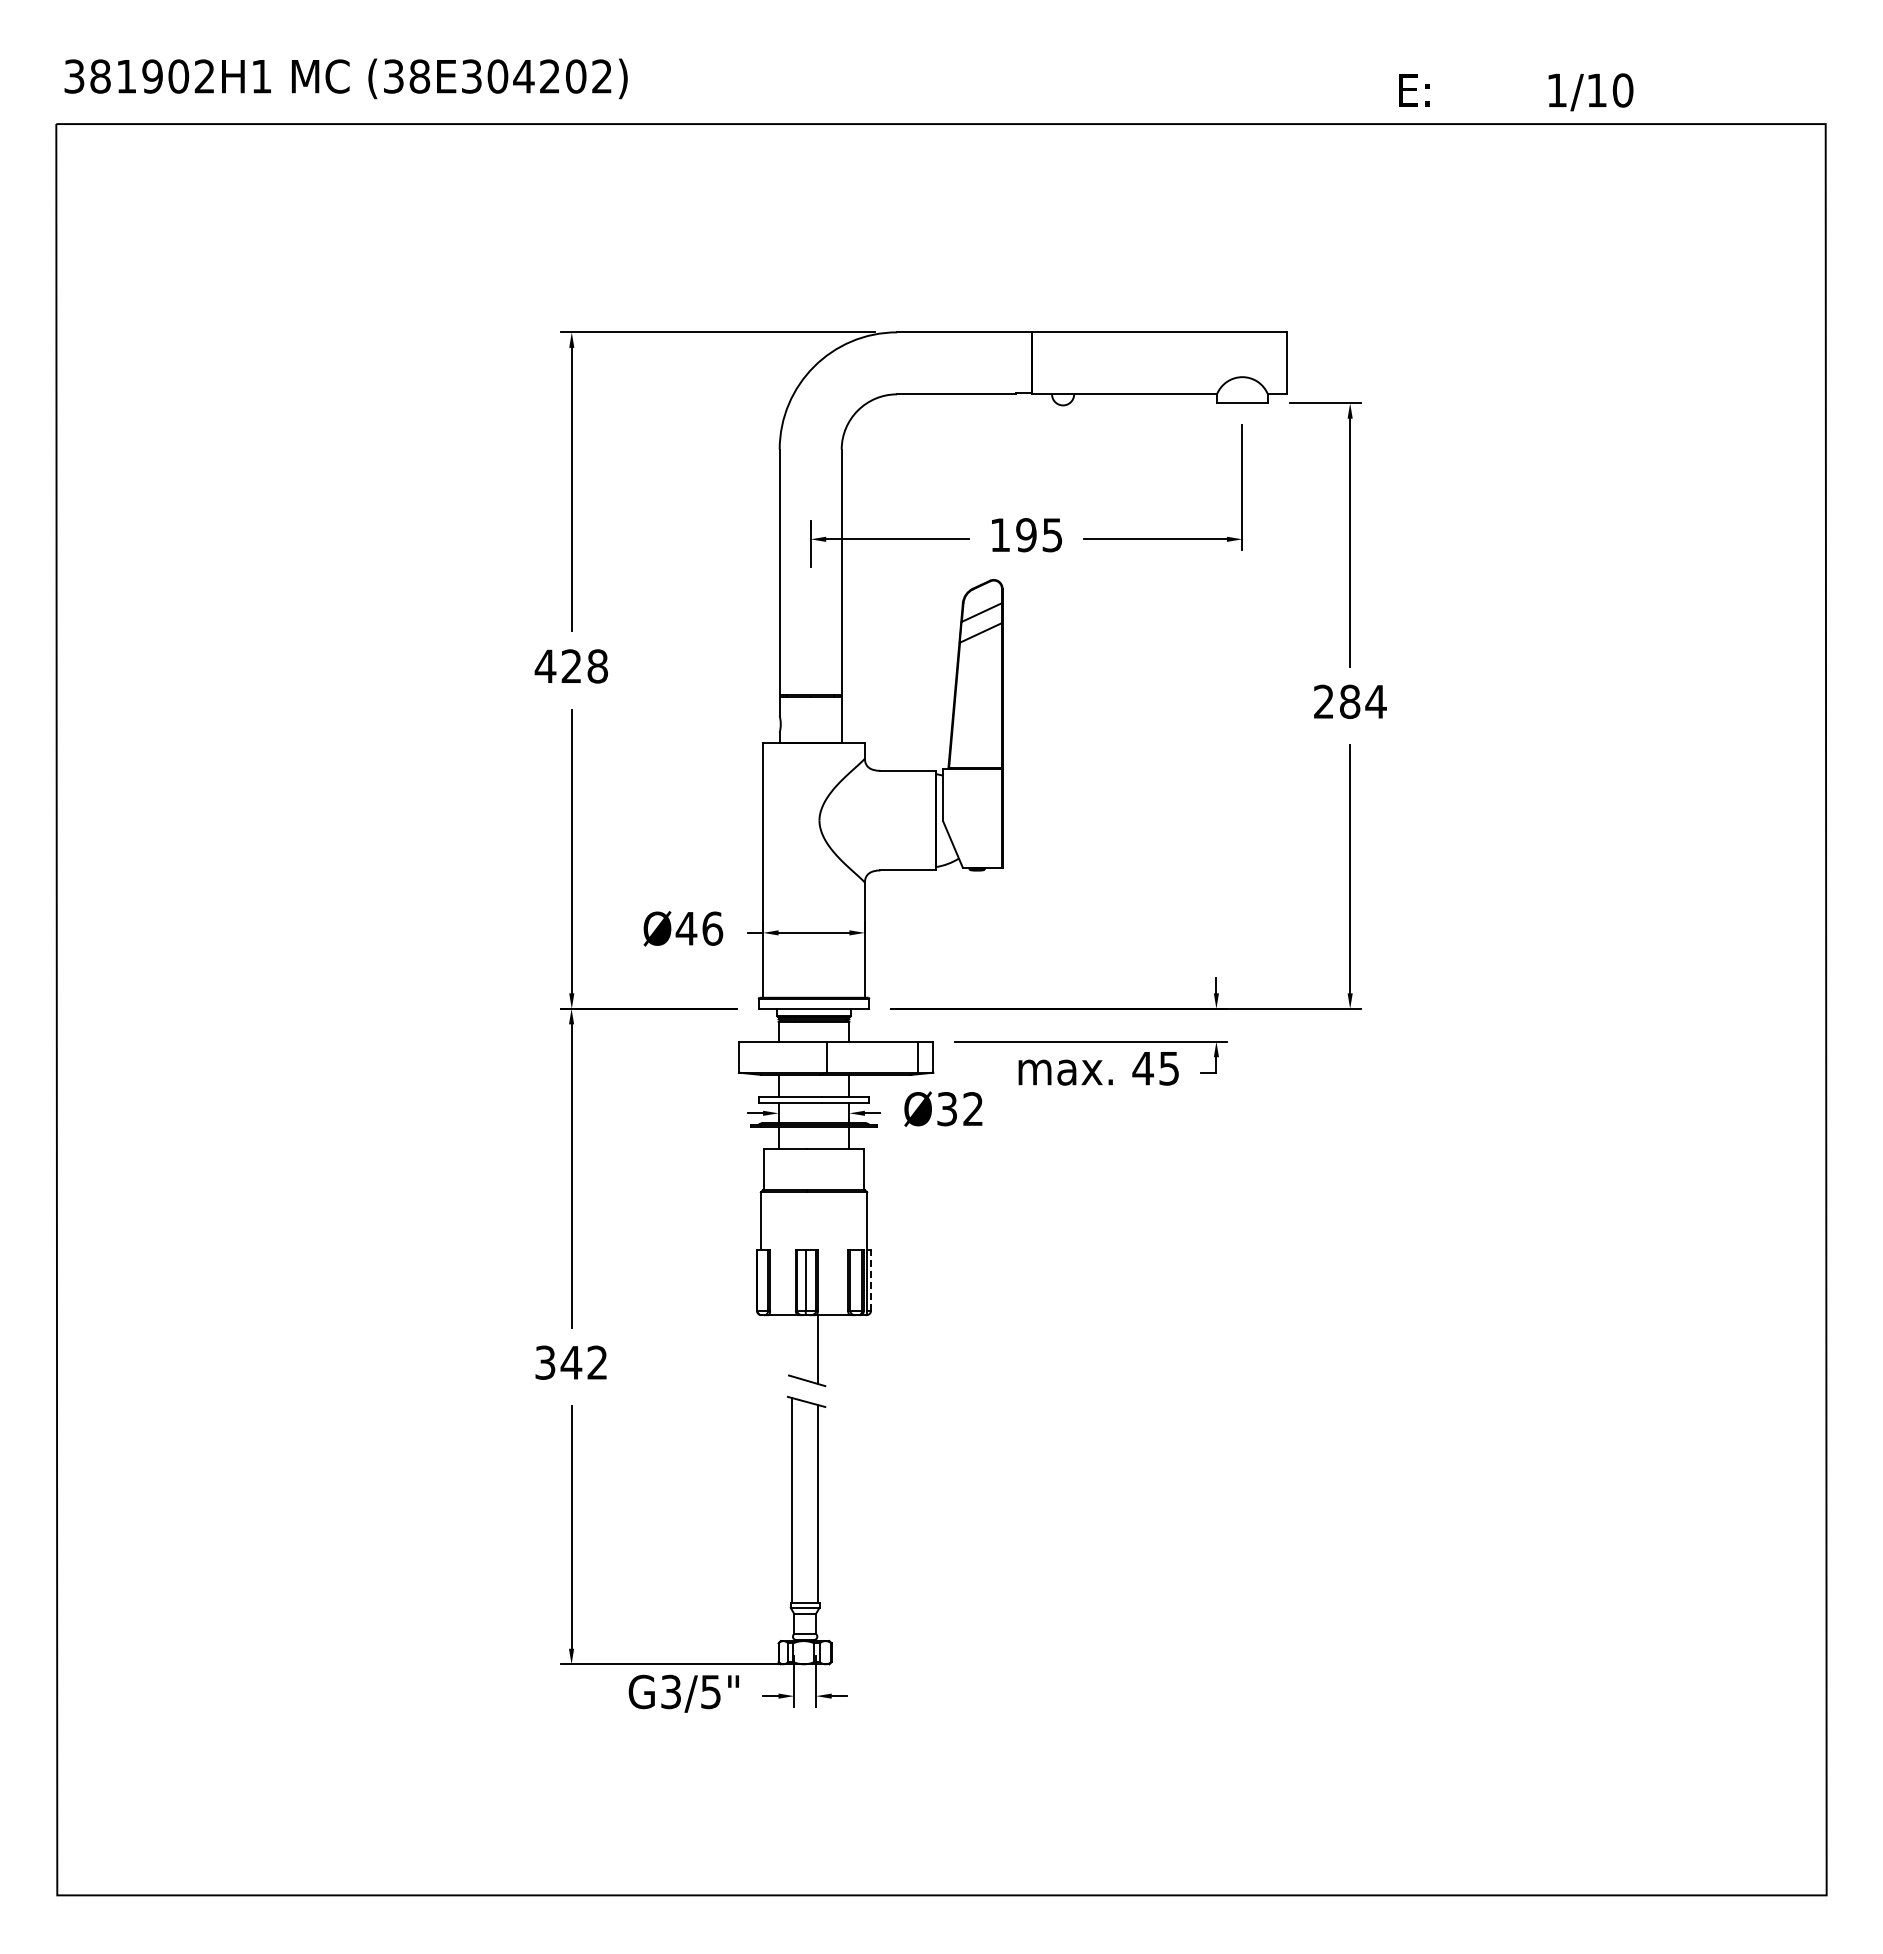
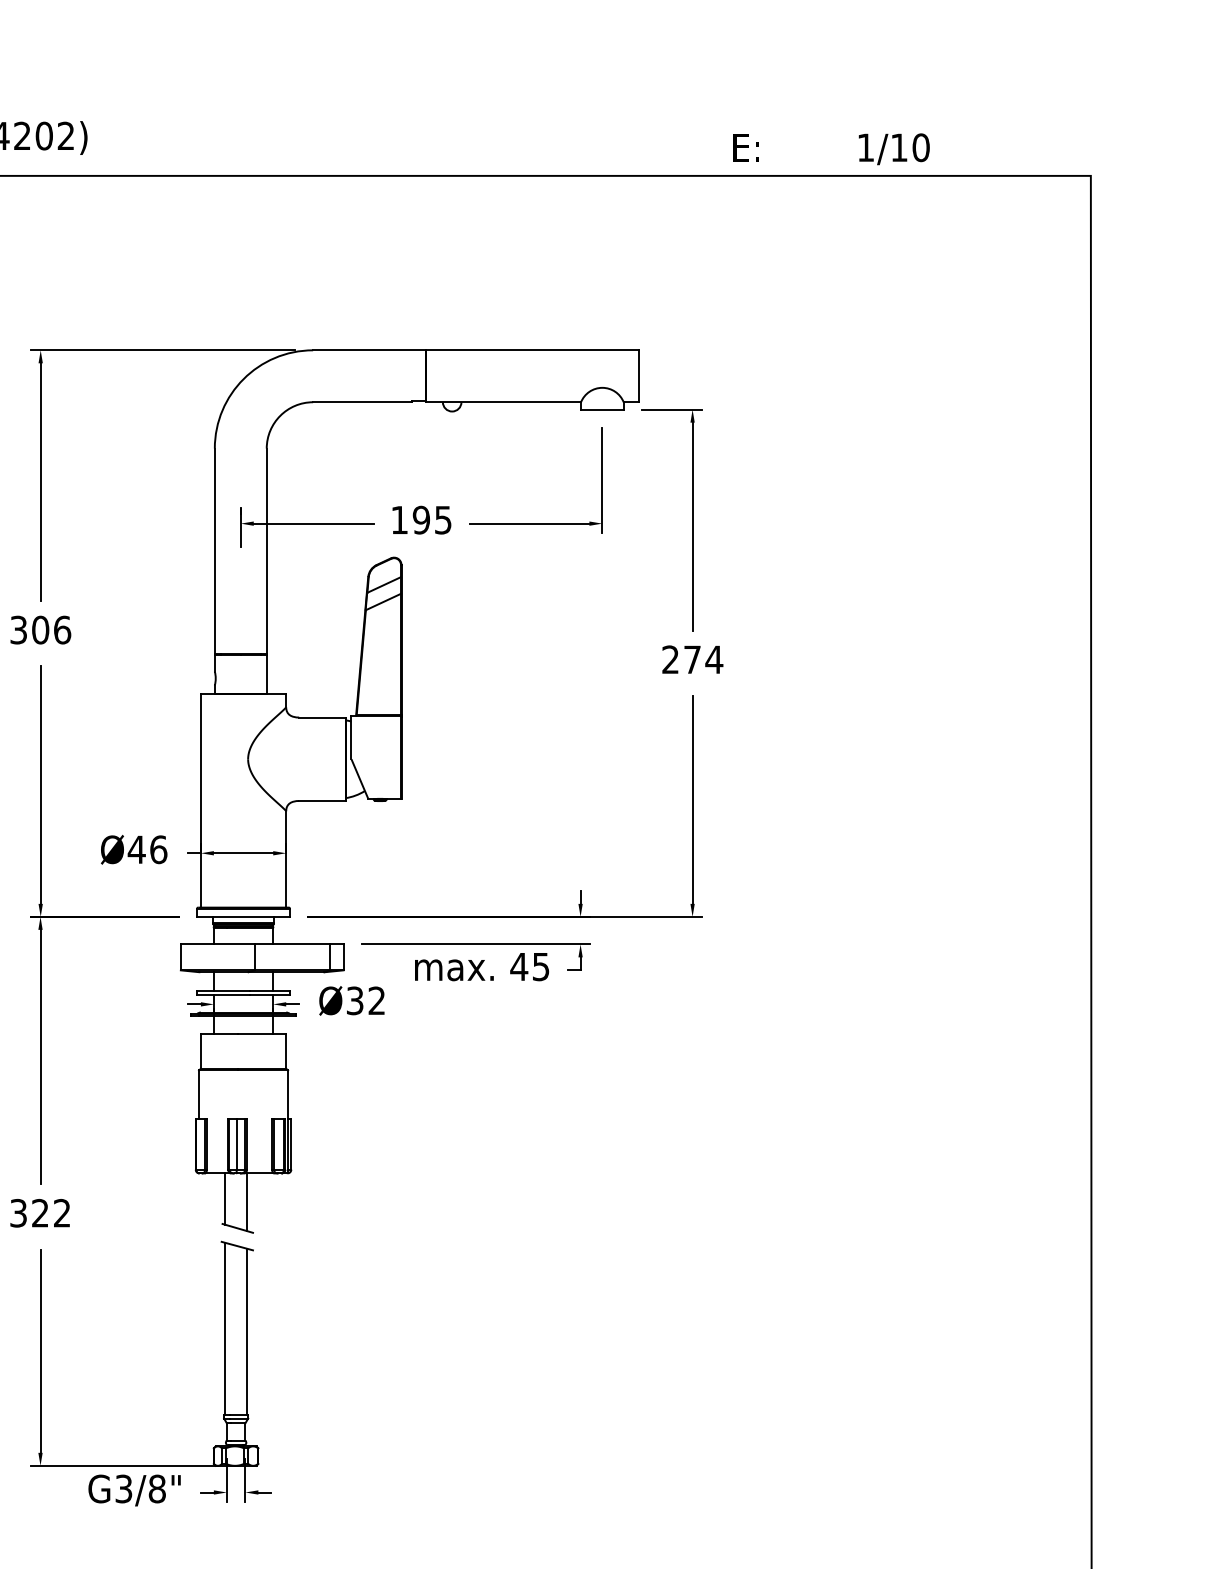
text: (571, 666) -> (40, 630), 428 -> 306
text: (1350, 701) -> (692, 659), 284 -> 274
line: (871, 1279) -> (291, 1143), dashed -> solid
line: (791, 1345) -> (224, 1198), added
text: (571, 1362) -> (40, 1213), 342 -> 322
text: (711, 1691) -> (157, 1488), G3/5" -> G3/8"

